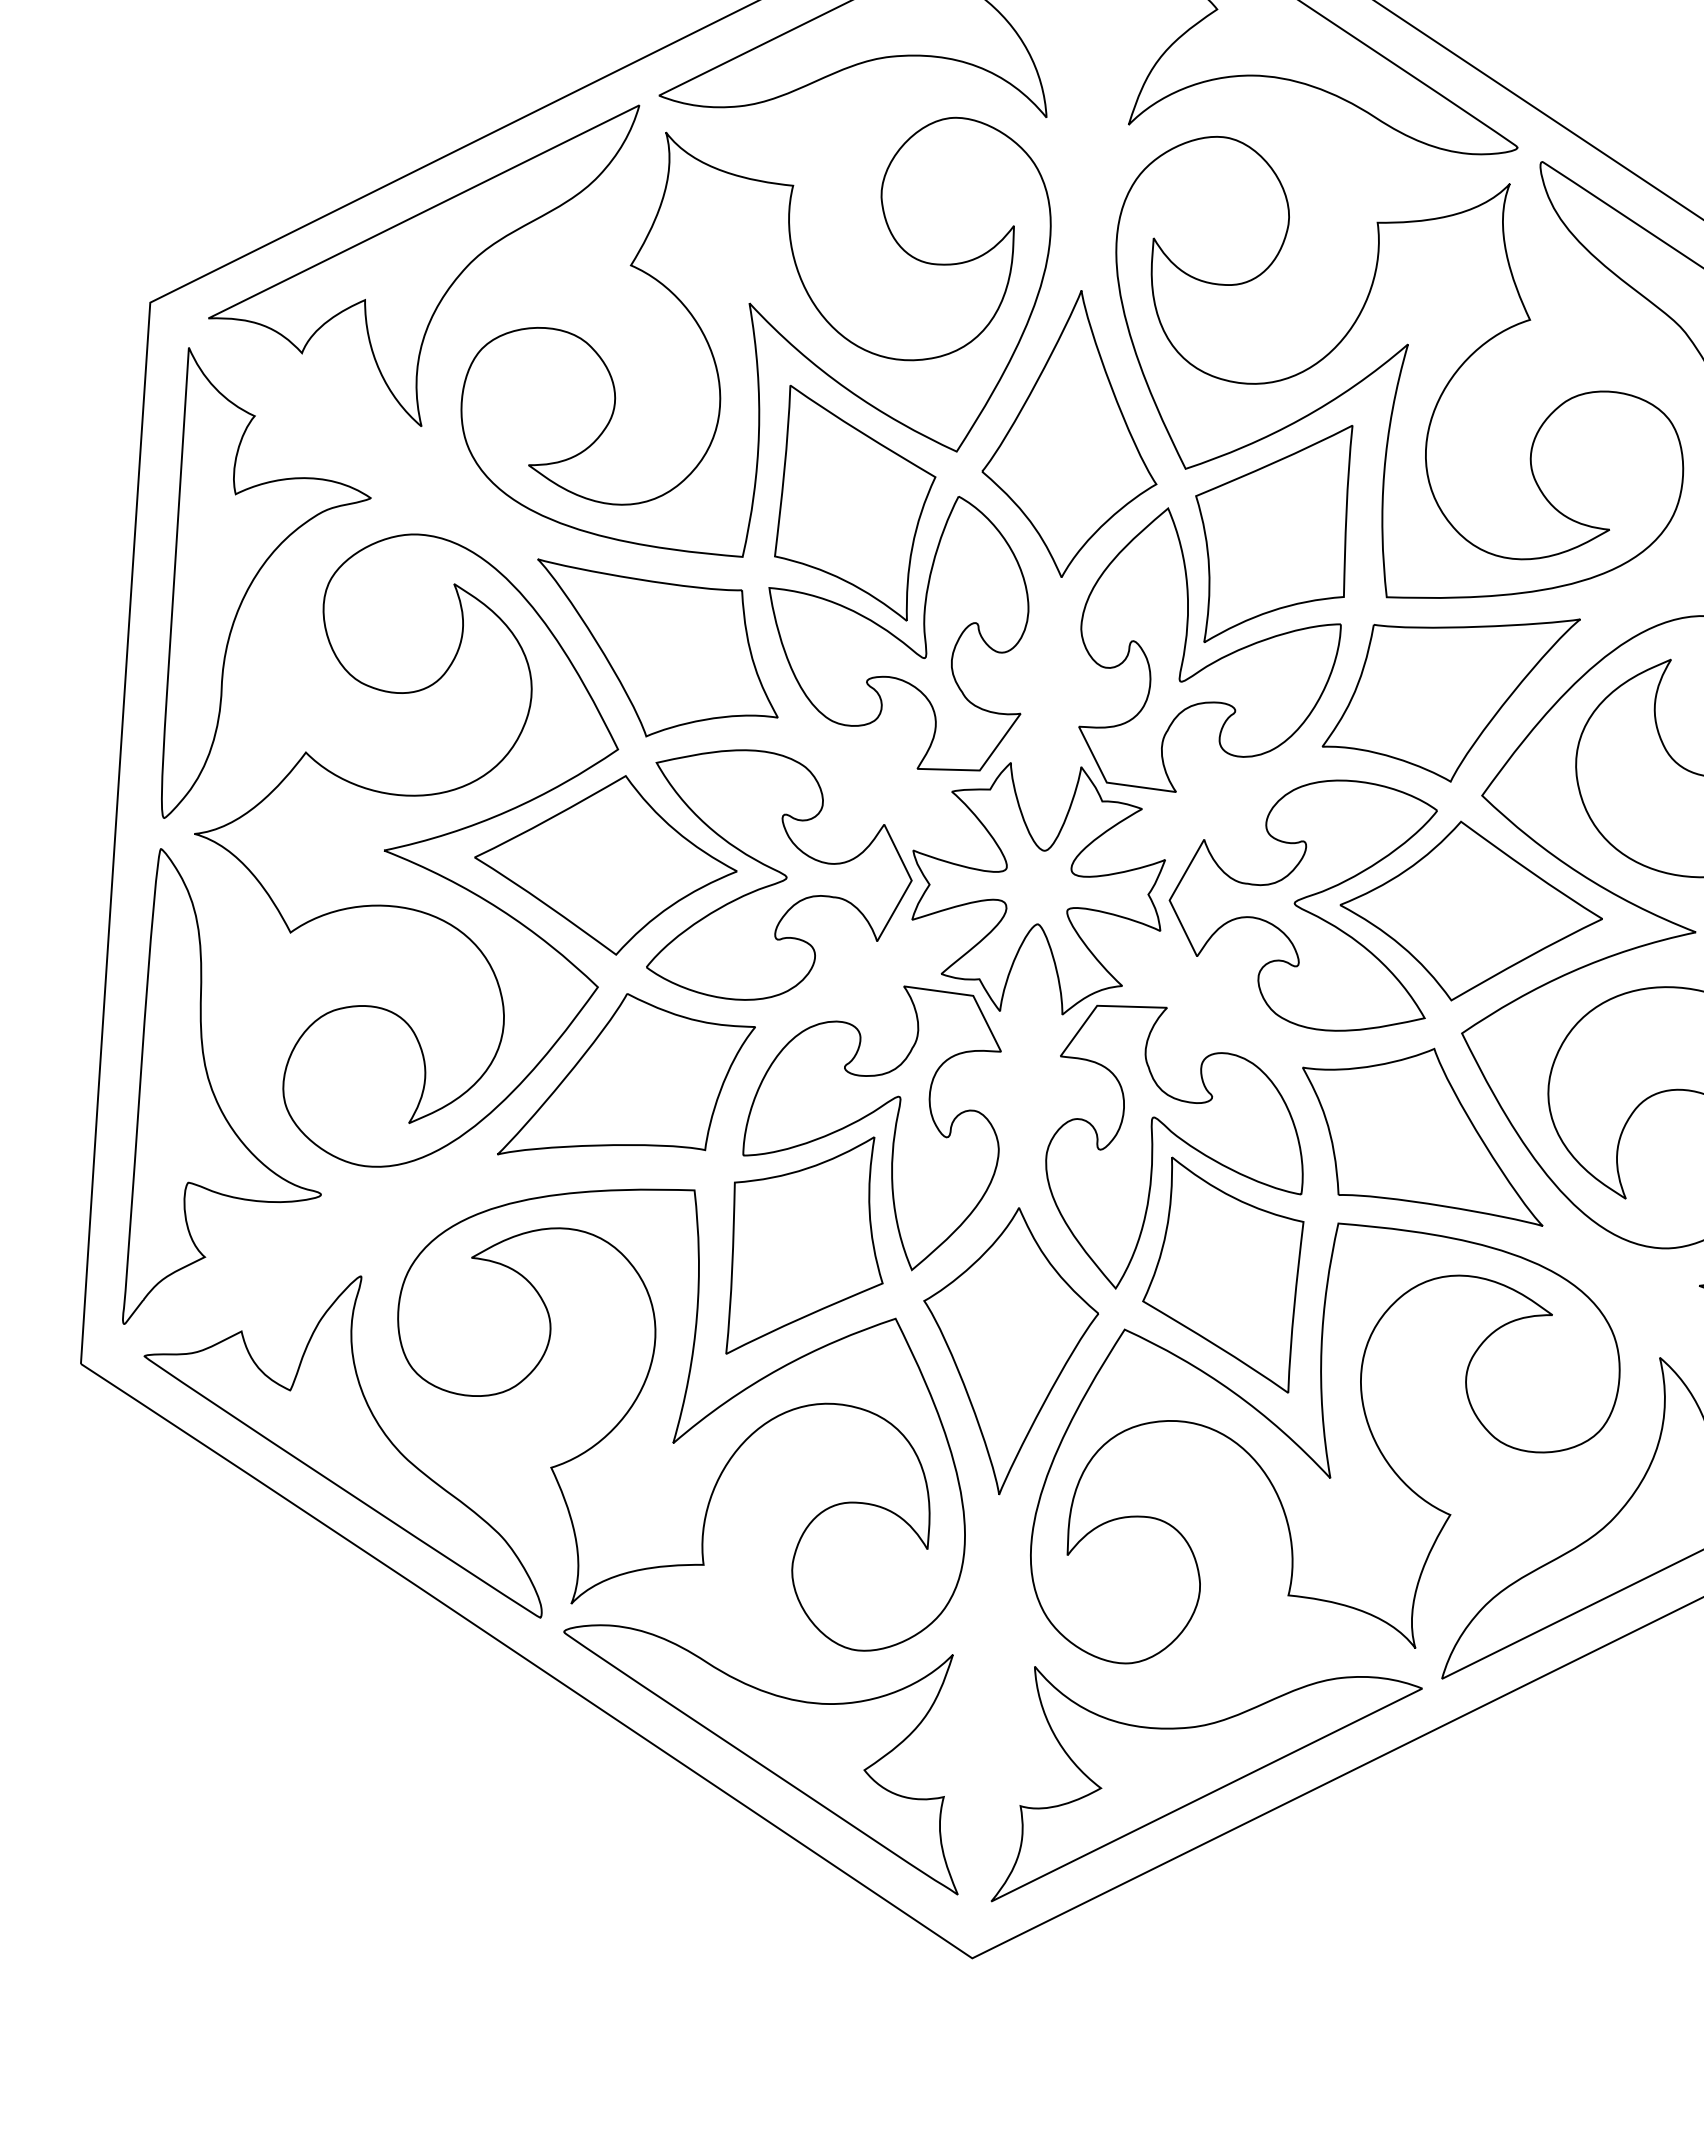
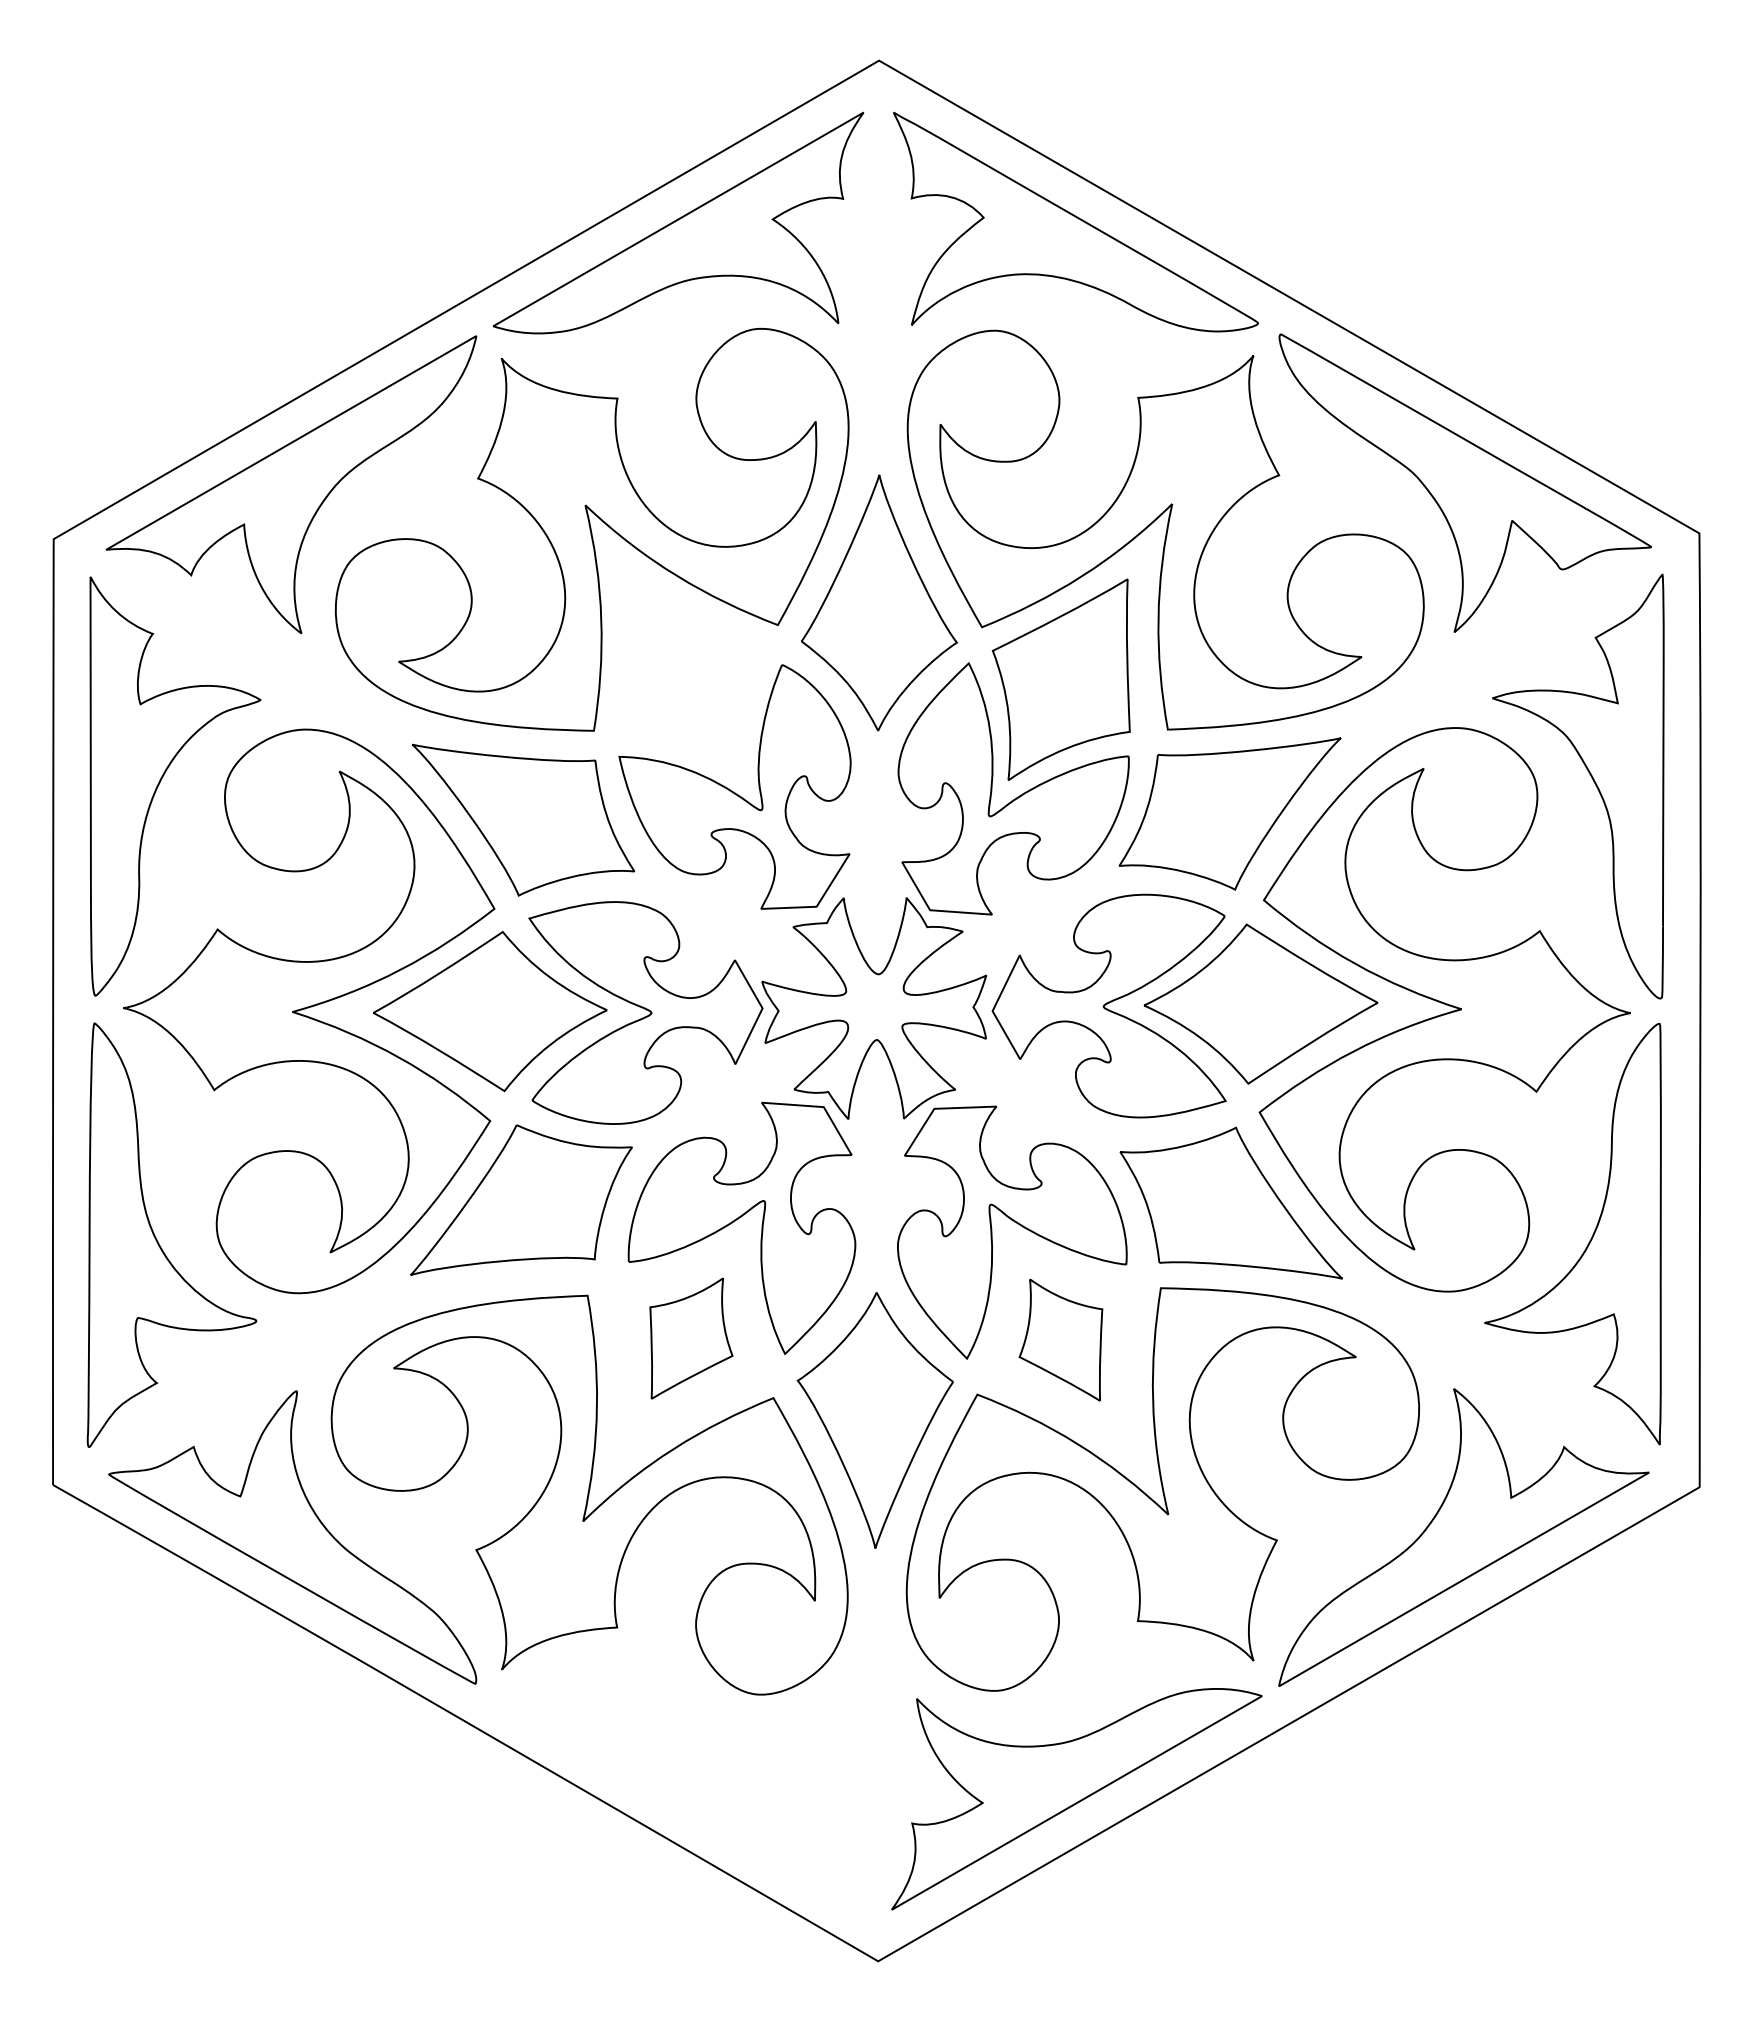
part: (856, 503) -> (691, 676), removed
part: (808, 1245) -> (691, 1338), size x0.6
part: (1222, 1273) -> (1060, 1339), size x0.6
part: (761, 1757) -> (679, 1795), removed

